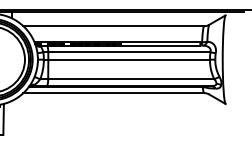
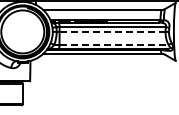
line: (129, 59) -> (112, 31), solid -> dashed
line: (132, 78) -> (114, 44), solid -> dashed

